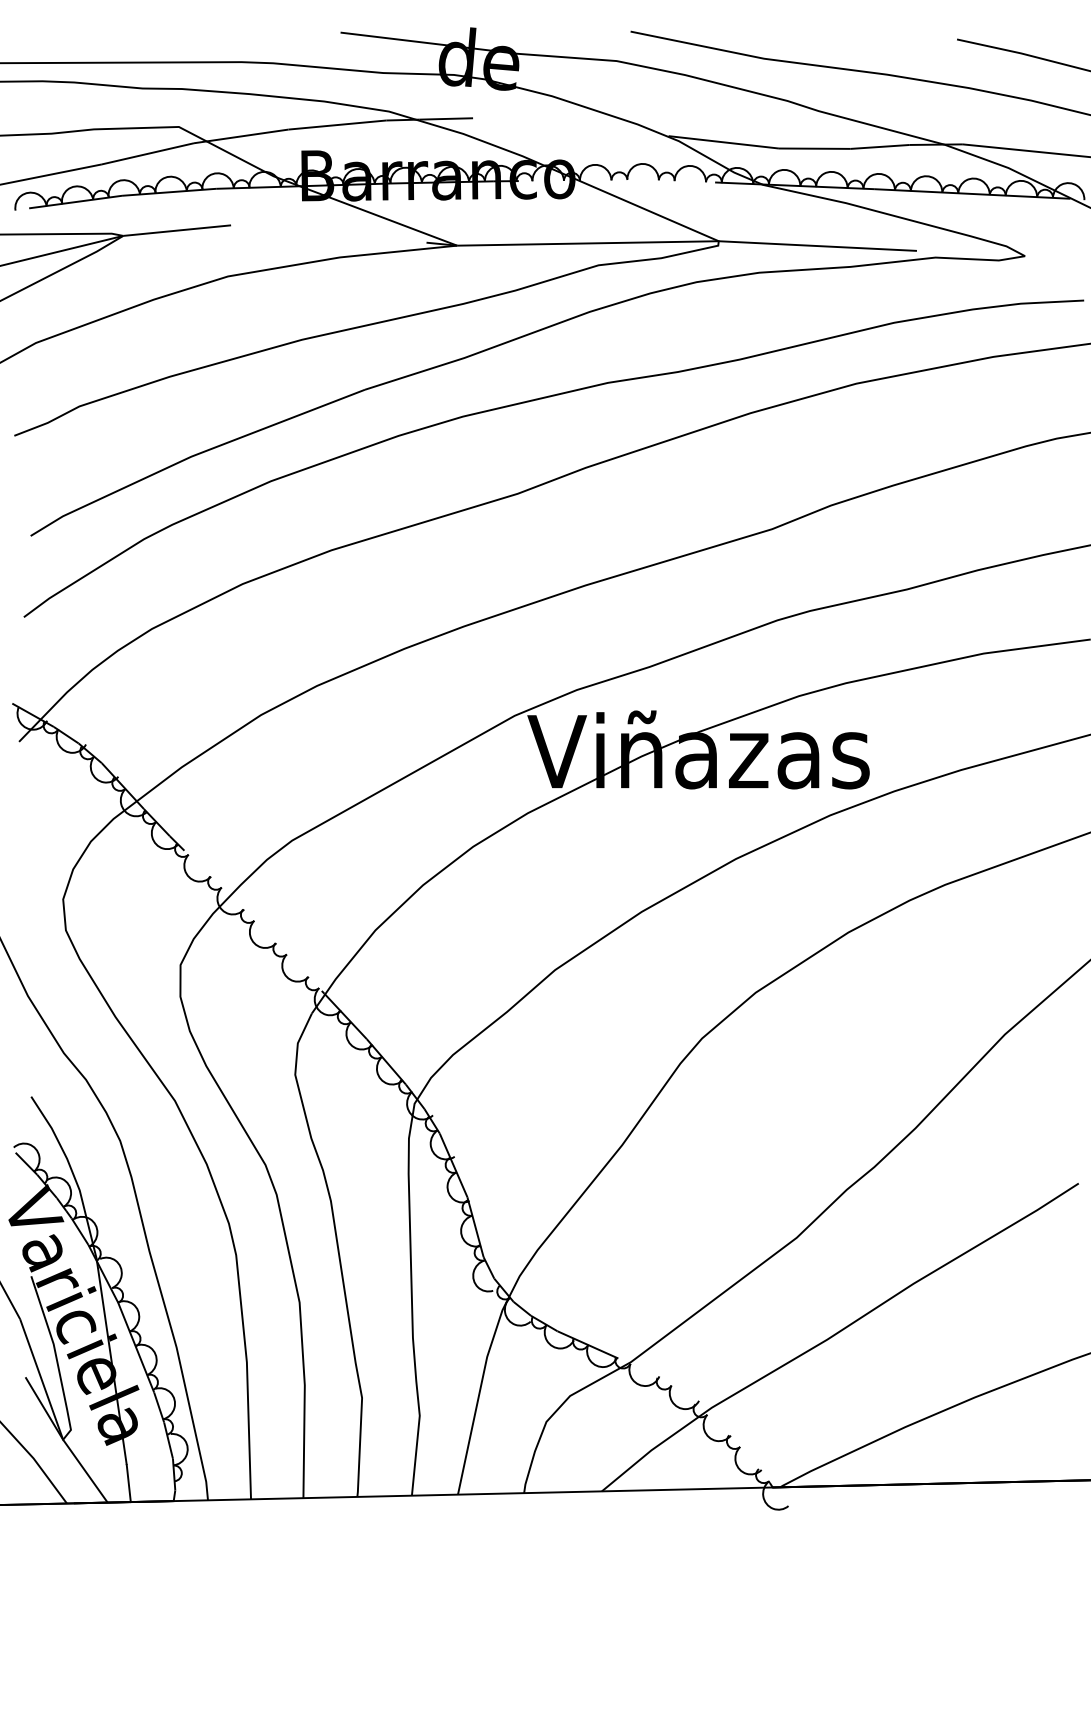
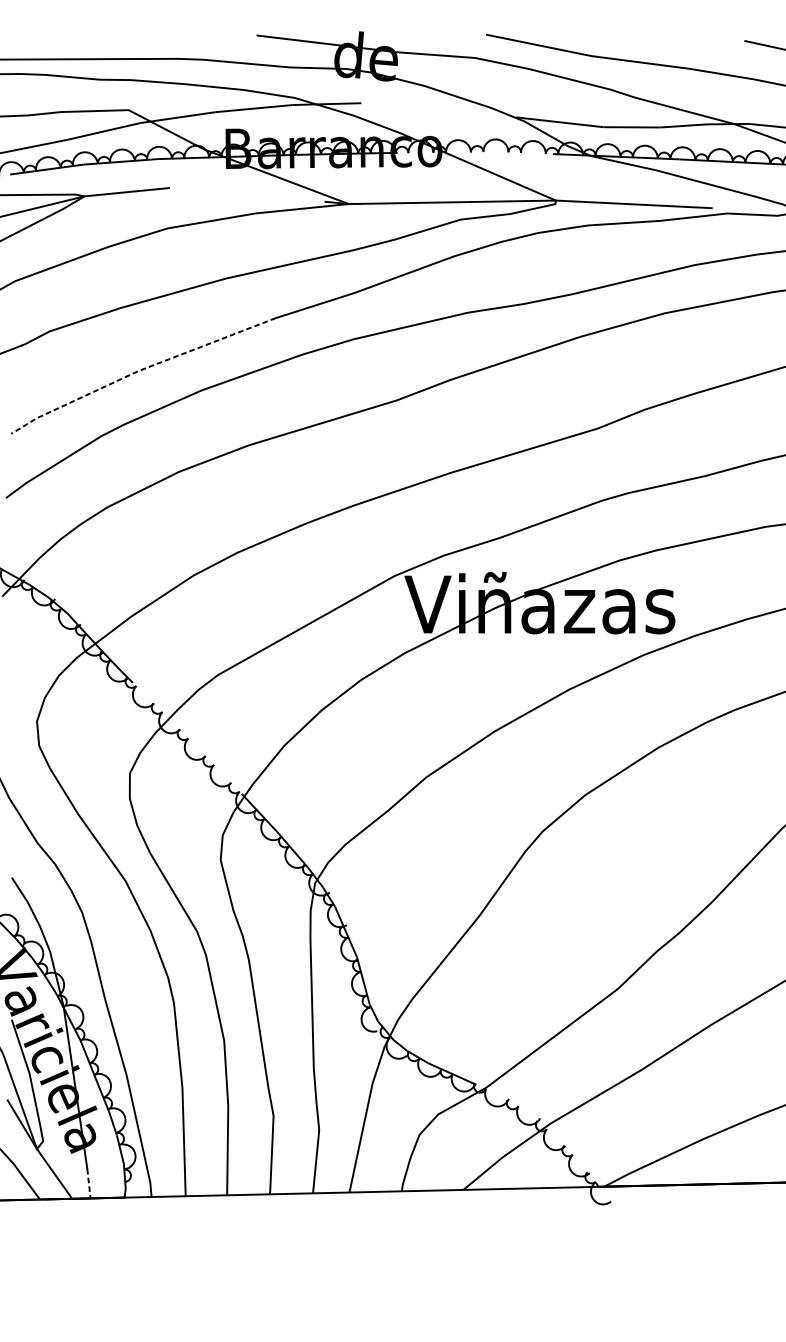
line: (193, 455) -> (140, 370), solid -> dashed
line: (128, 1483) -> (88, 1183), solid -> dashed

